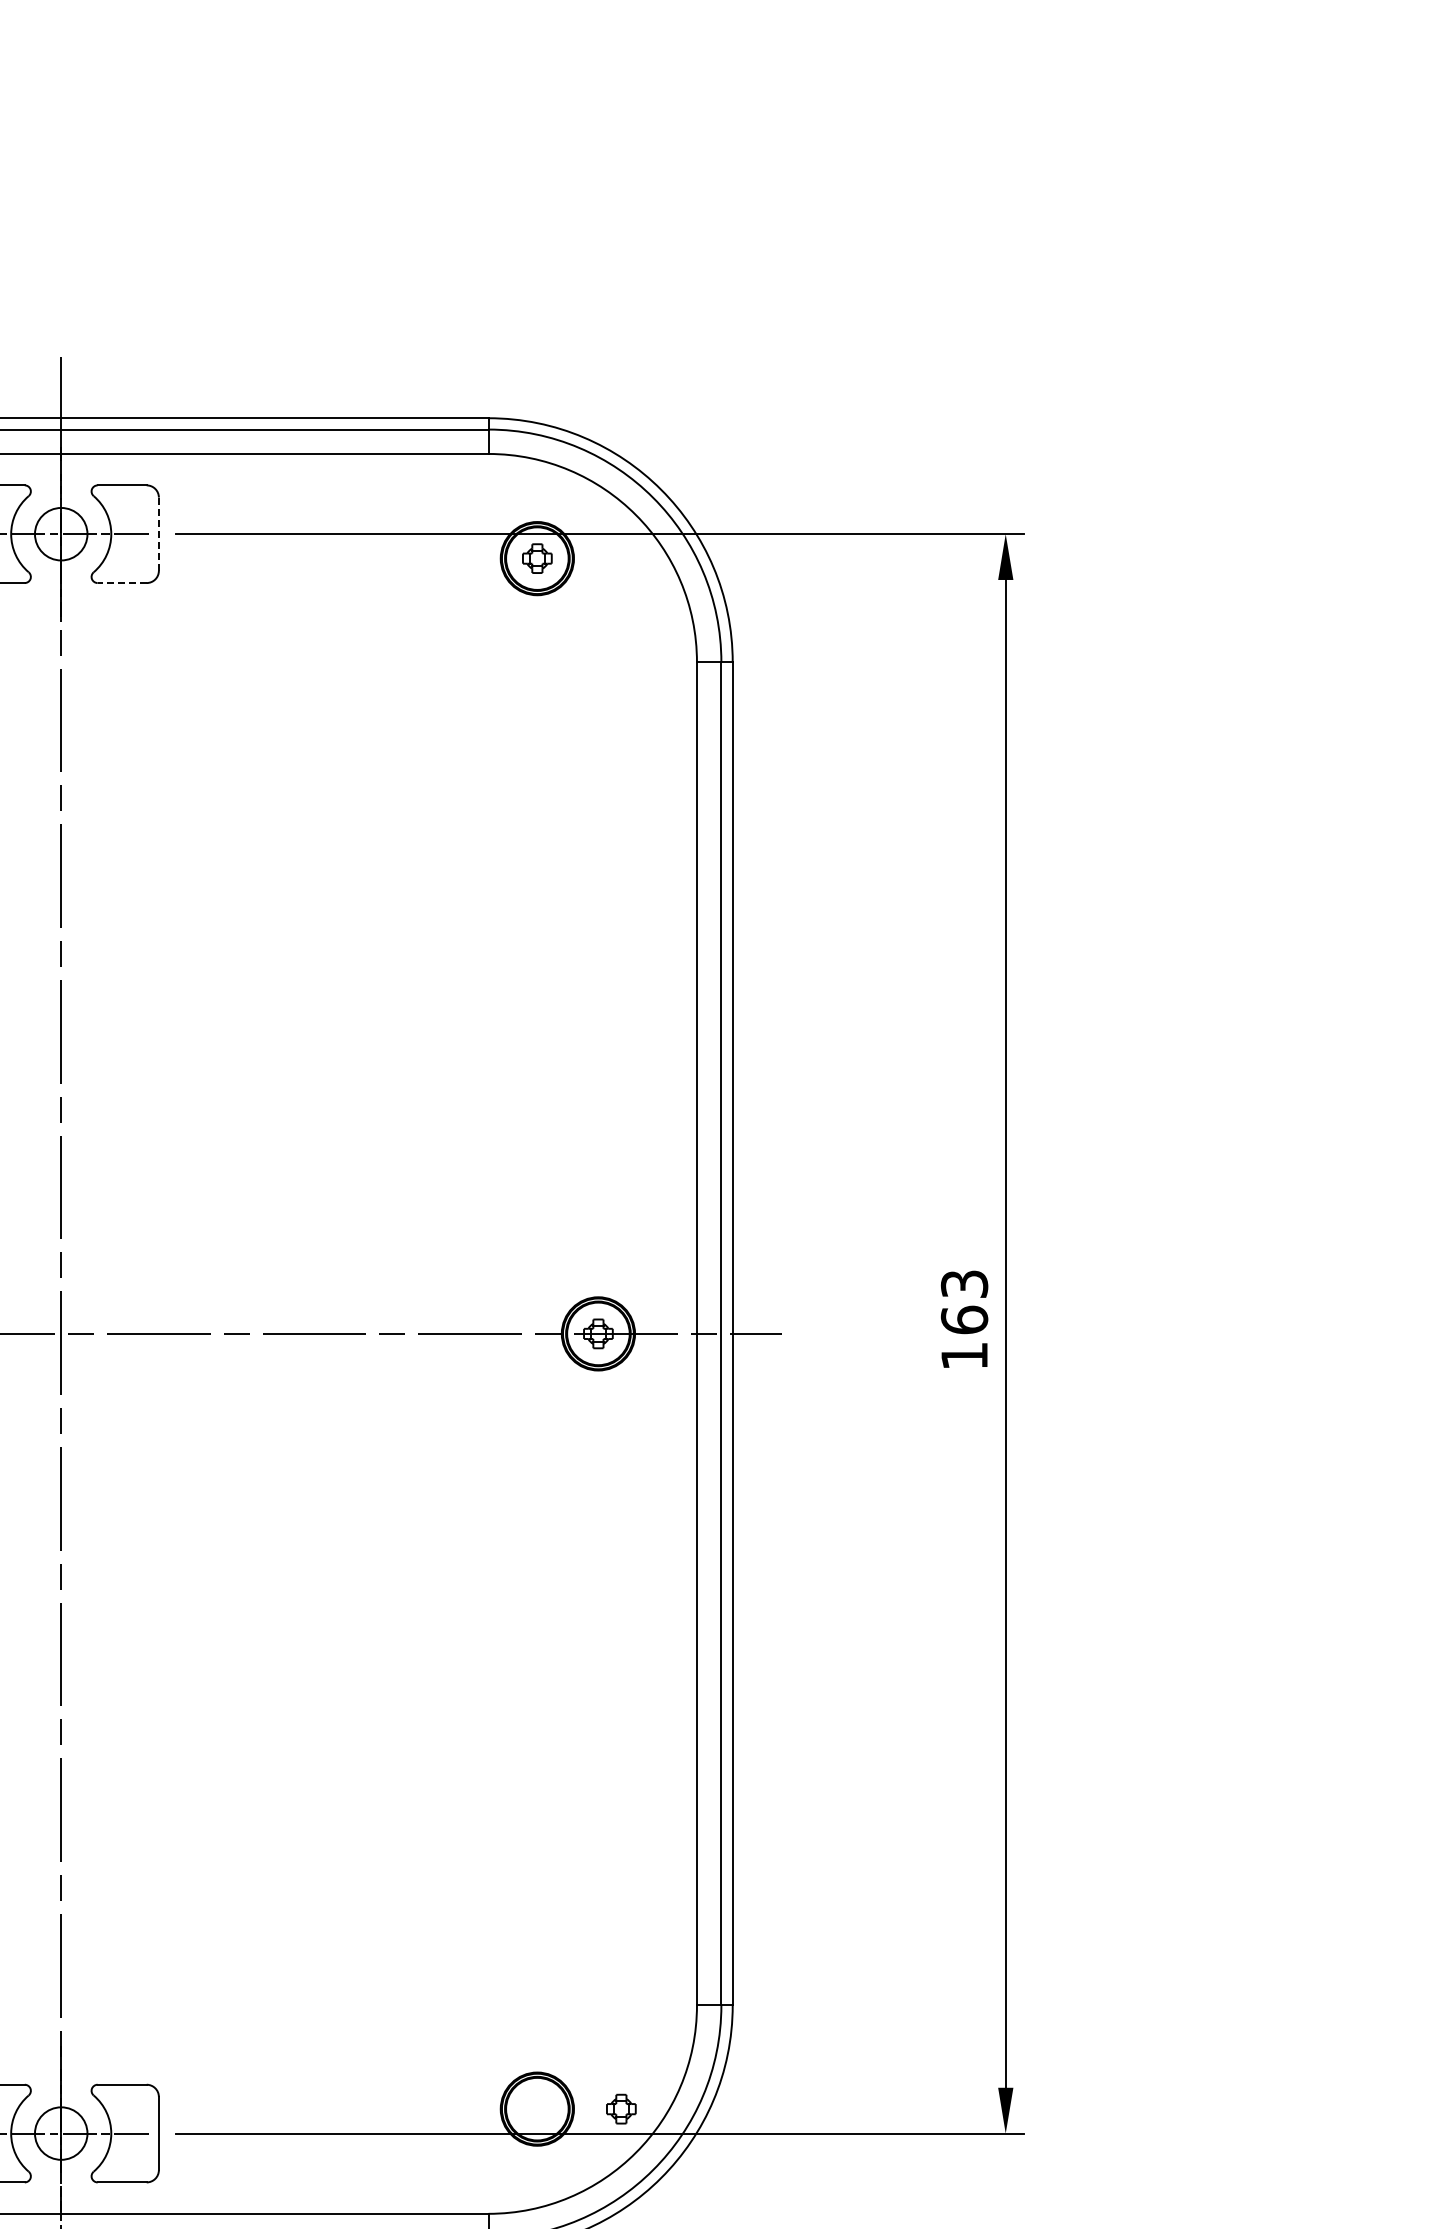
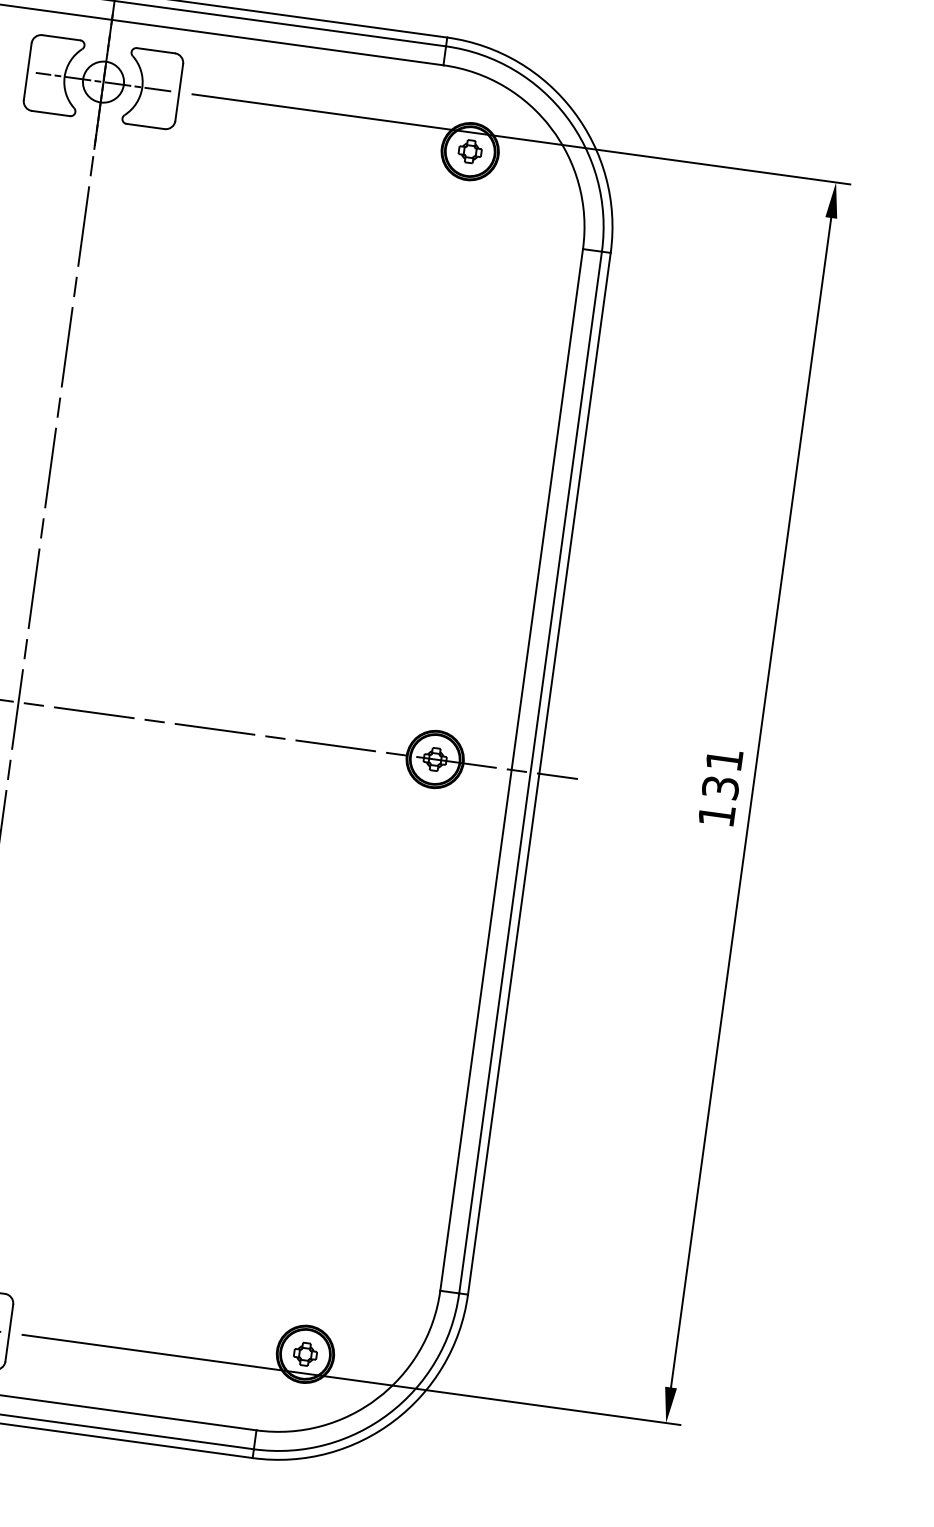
line: (158, 534) -> (178, 92), dashed -> solid
line: (122, 583) -> (145, 126), dashed -> solid
text: (964, 1302) -> (722, 774), 163 -> 131
part: (621, 2108) -> (305, 1353), moved

